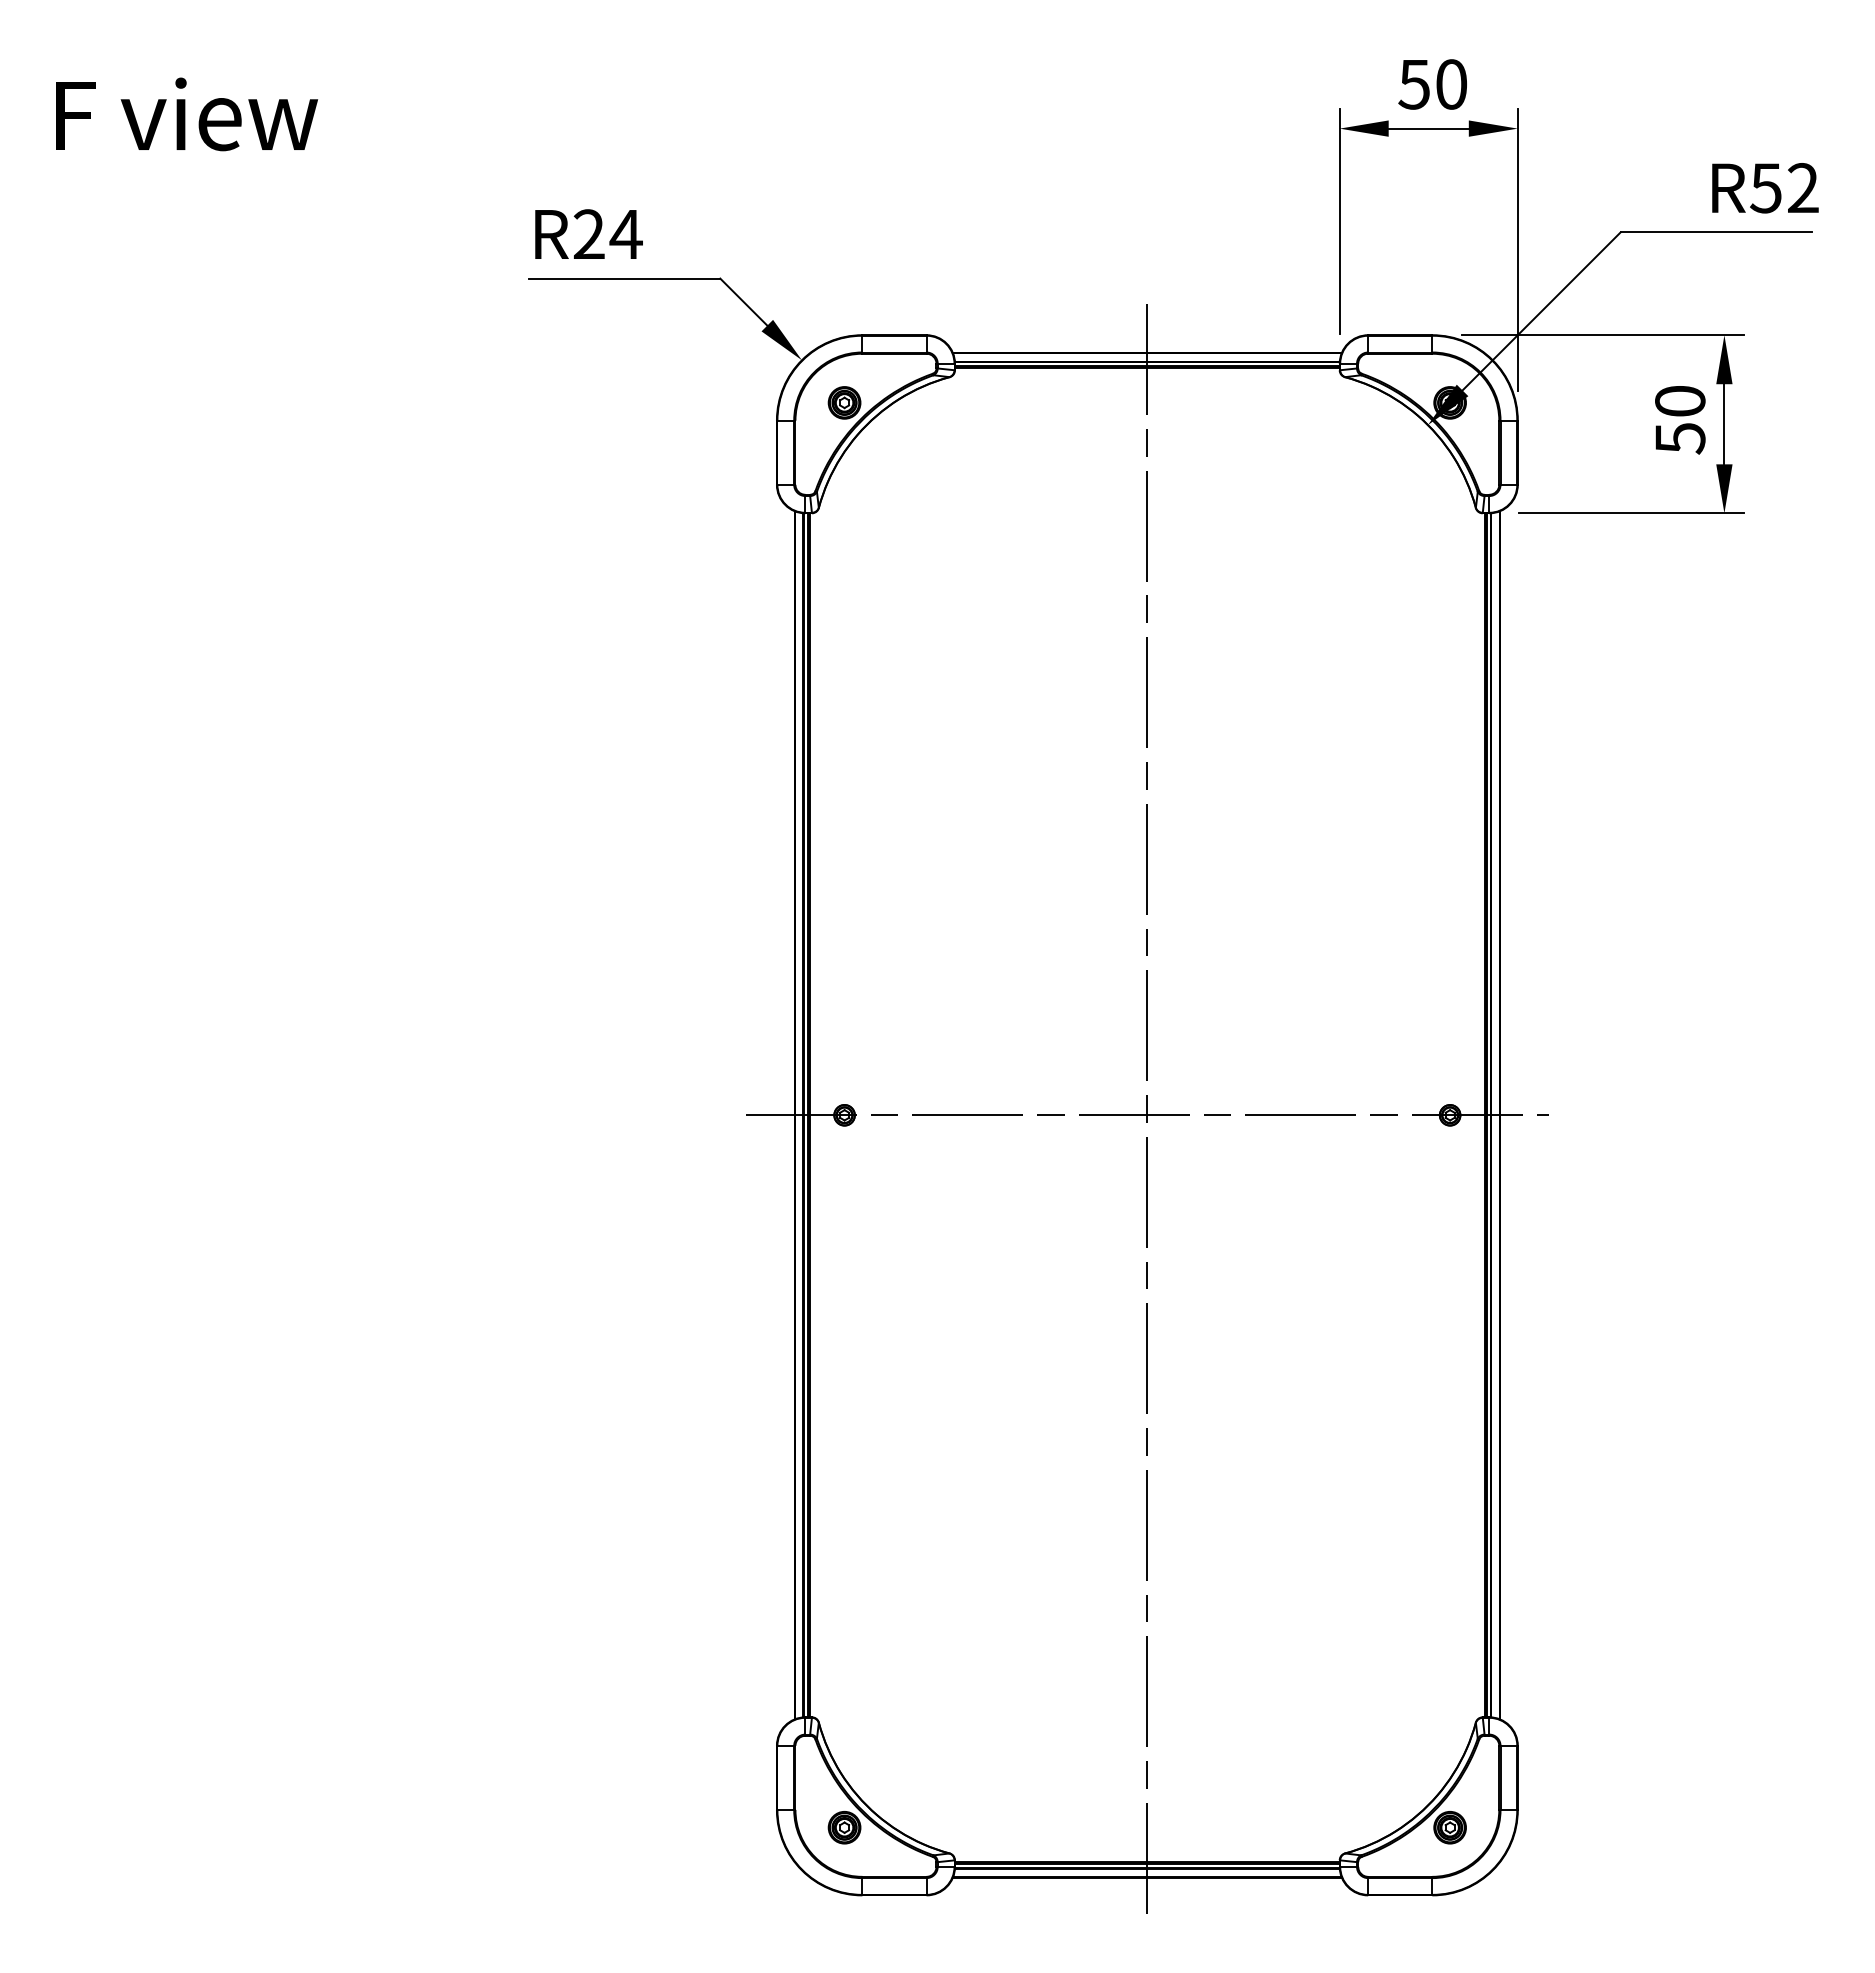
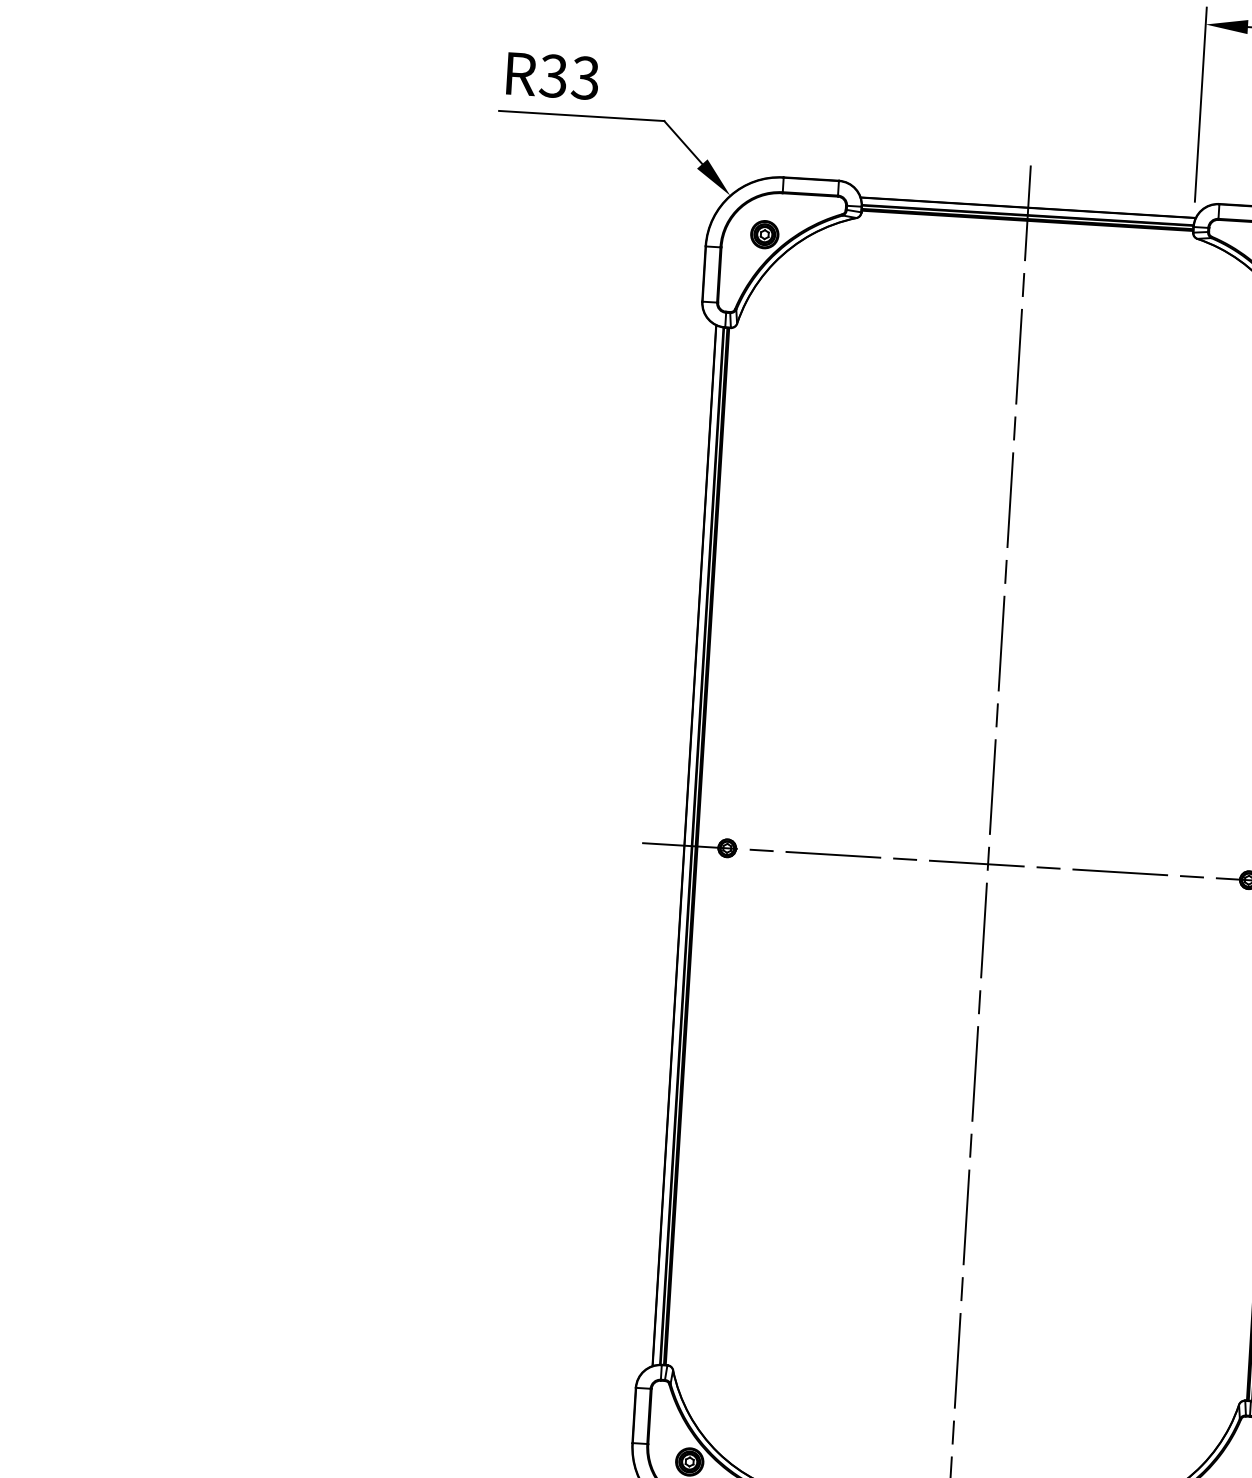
text: (607, 234) -> (569, 77), R24 -> R33

